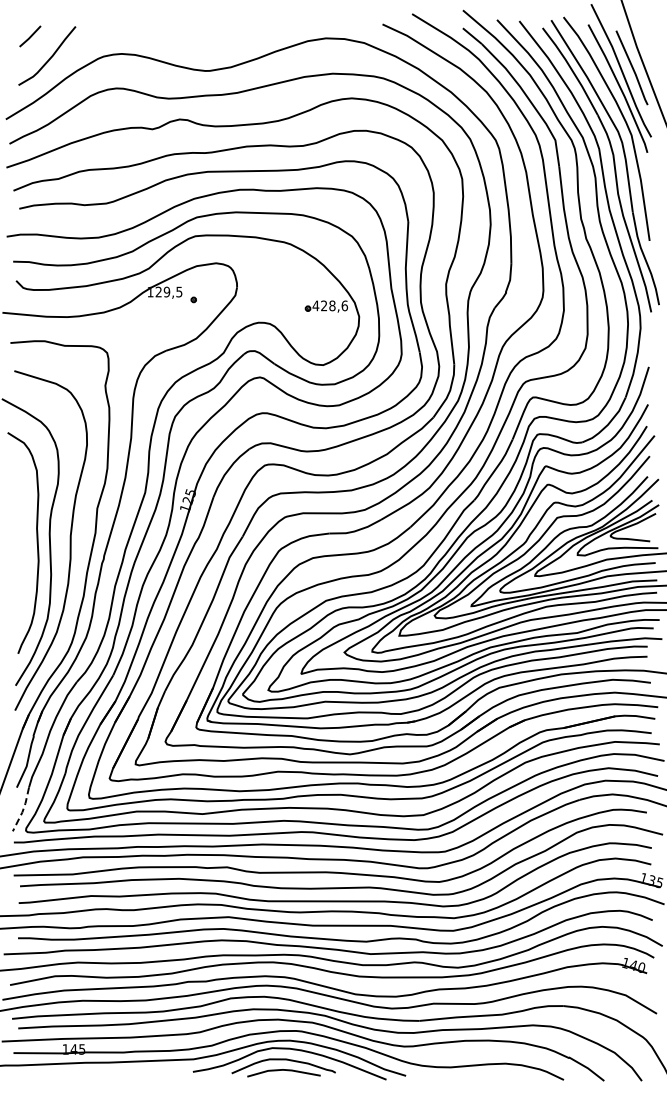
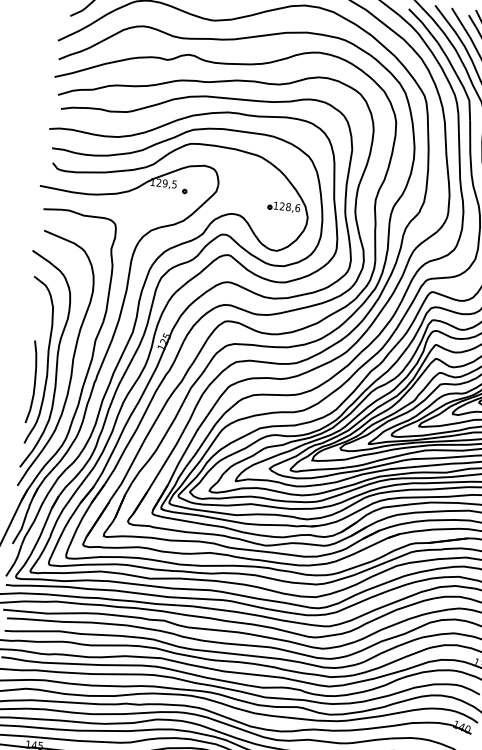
text: (315, 305) -> (275, 205), 428,6 -> 128,6
curve: (22, 571) -> (34, 381), added
line: (22, 810) -> (14, 561), dashed -> solid

